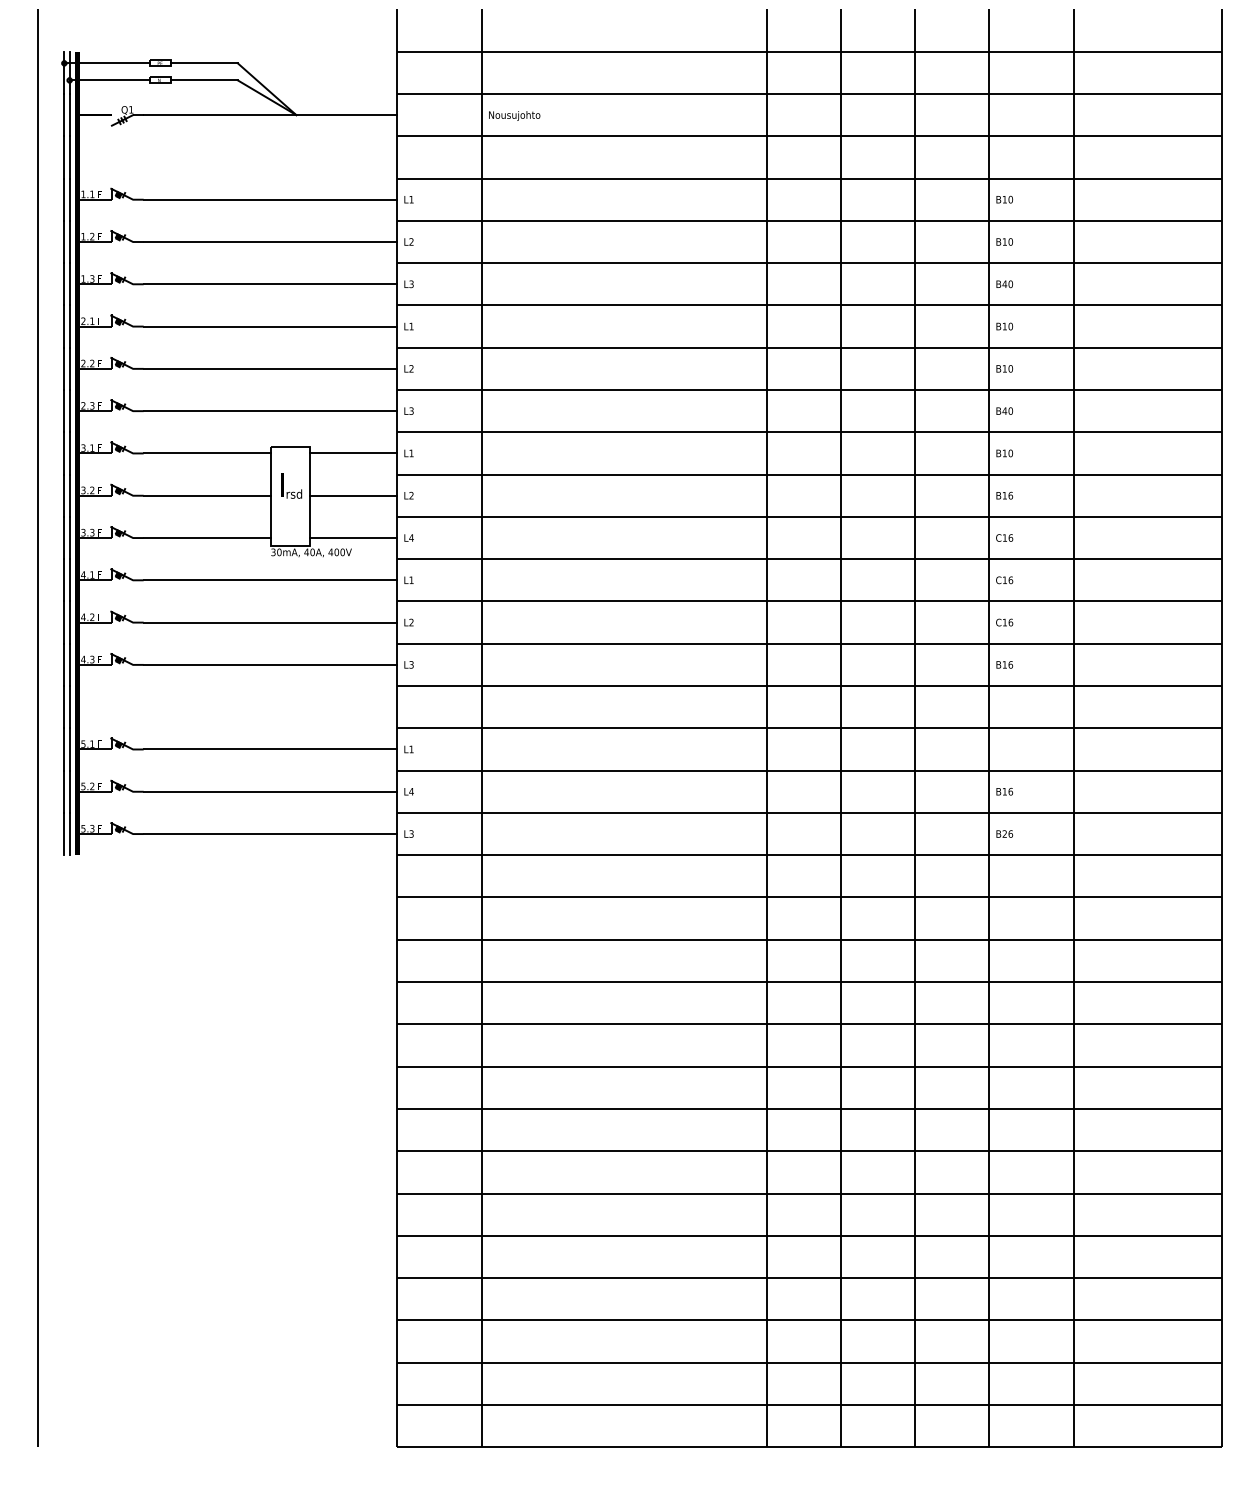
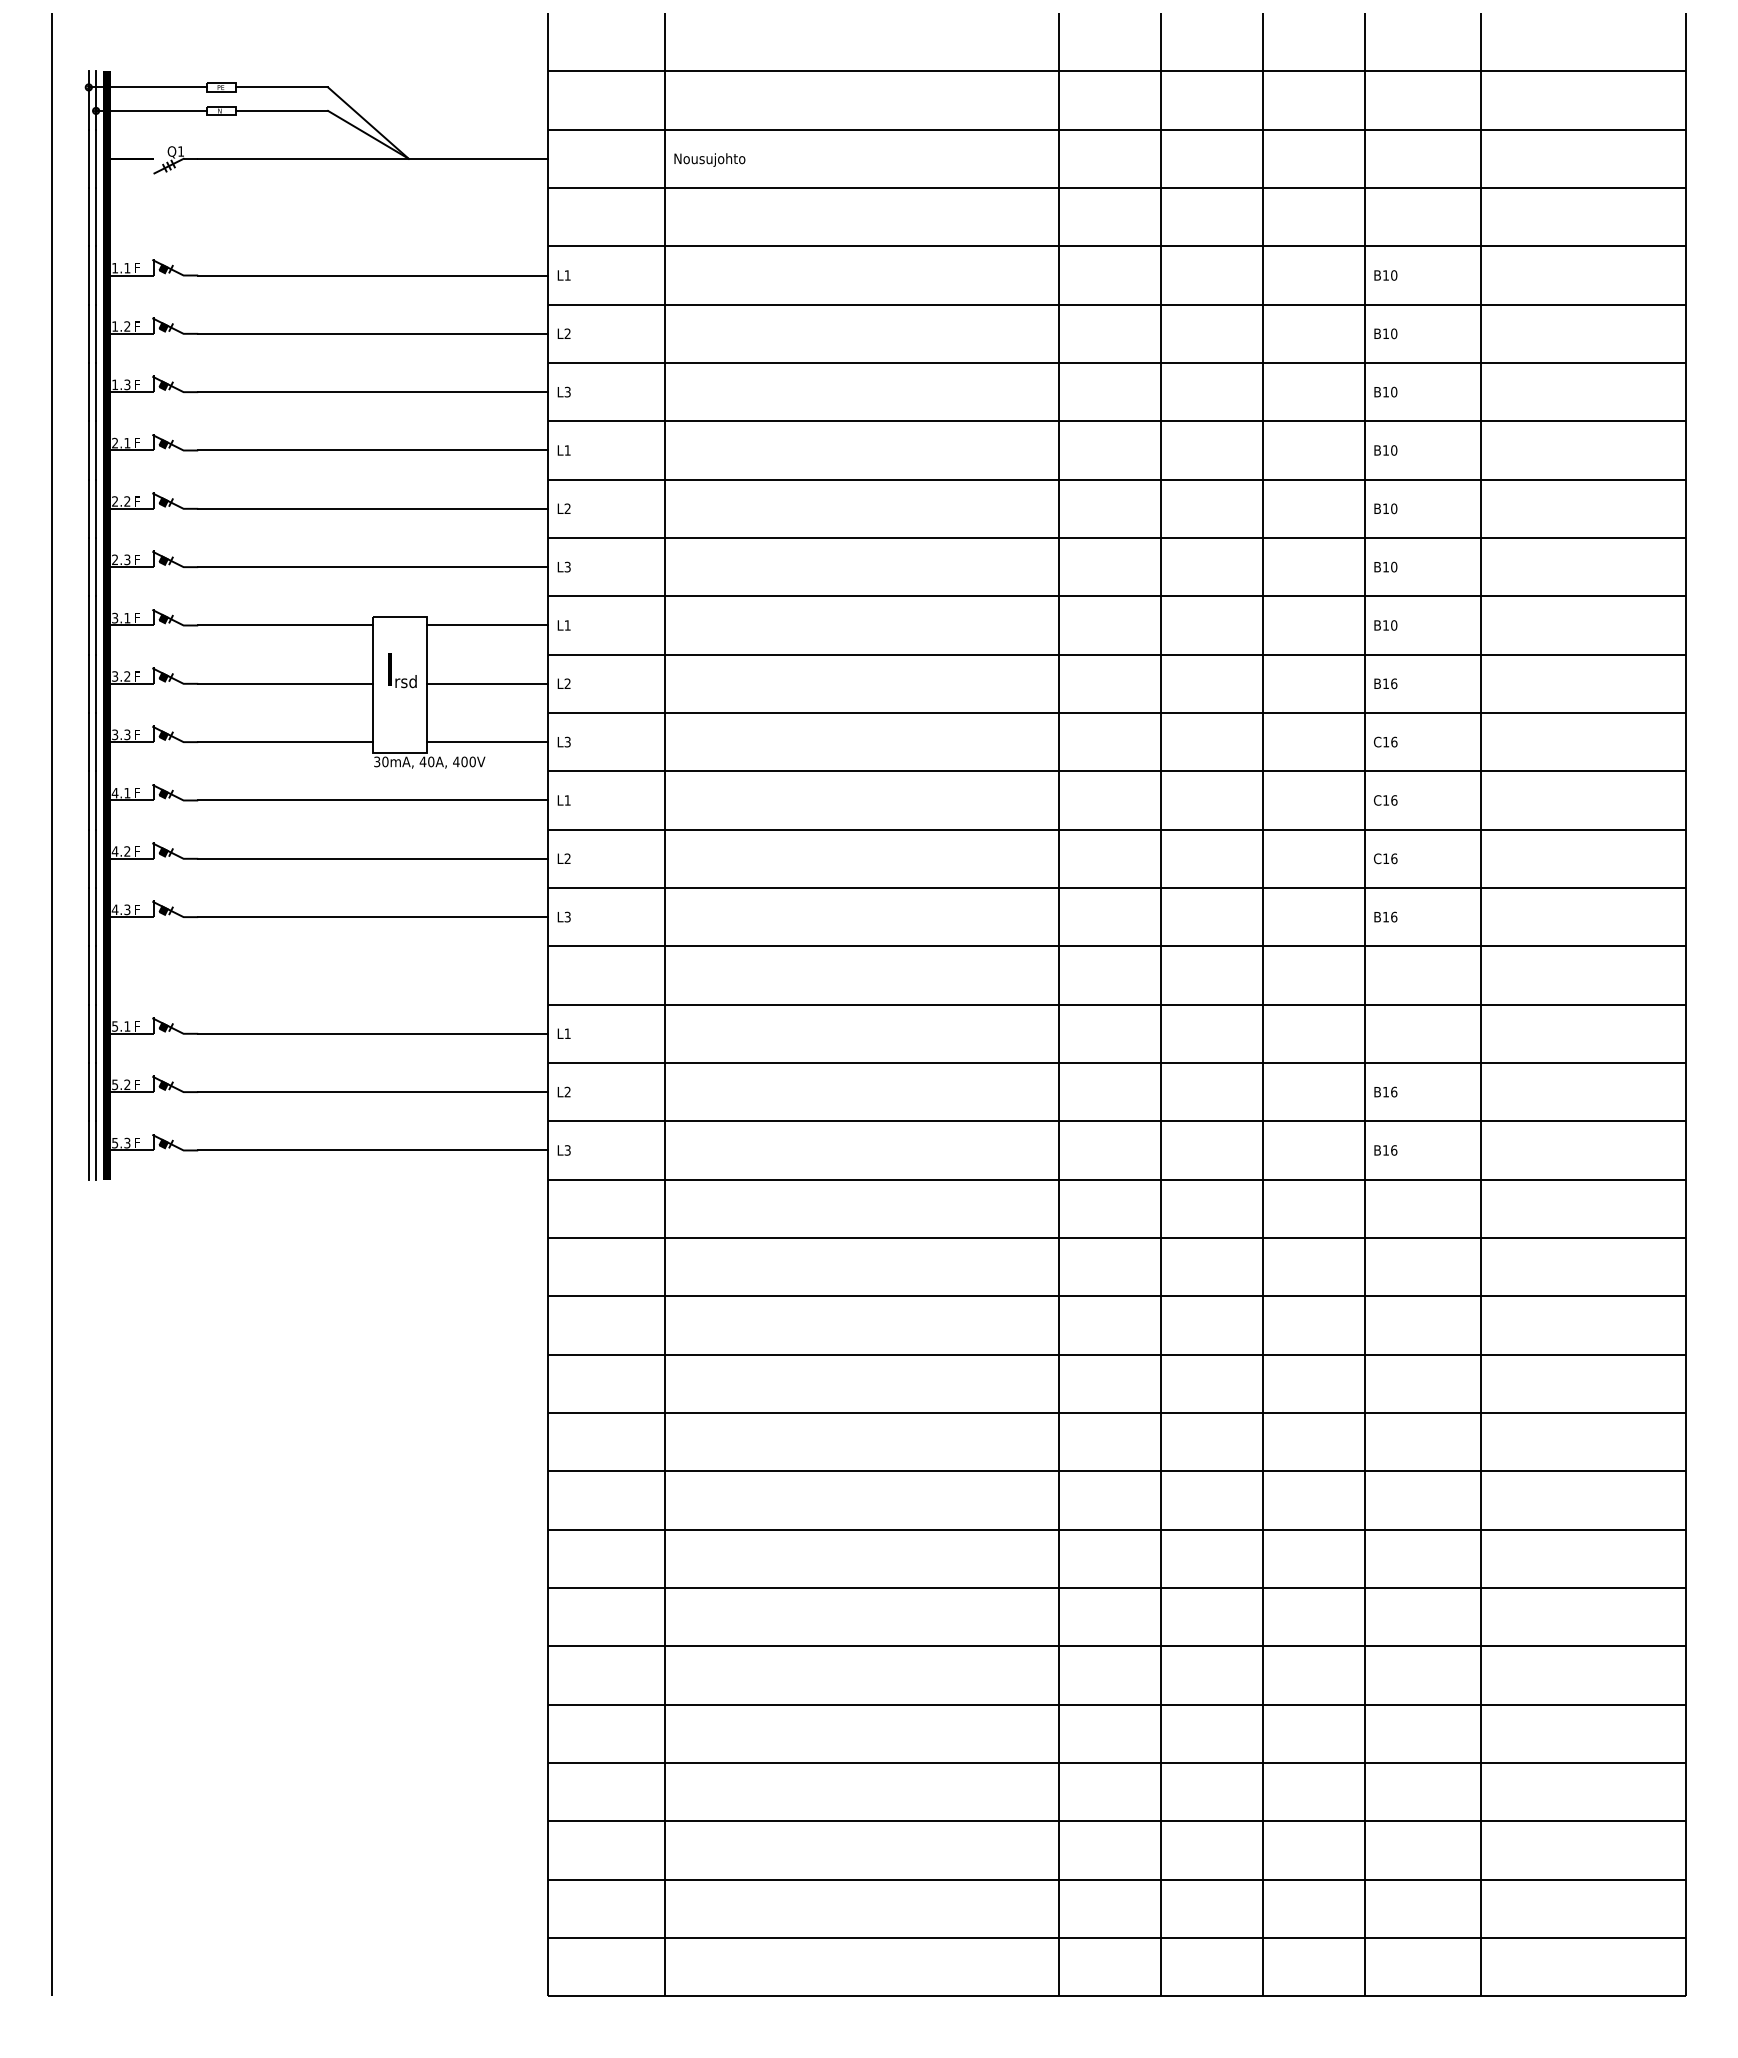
text: (1004, 284) -> (1385, 392), B40 -> B10
text: (1004, 411) -> (1385, 567), B40 -> B10
text: (411, 537) -> (567, 741), L4 -> L3
text: (411, 791) -> (567, 1091), L4 -> L2
text: (1004, 834) -> (1385, 1150), B26 -> B16

